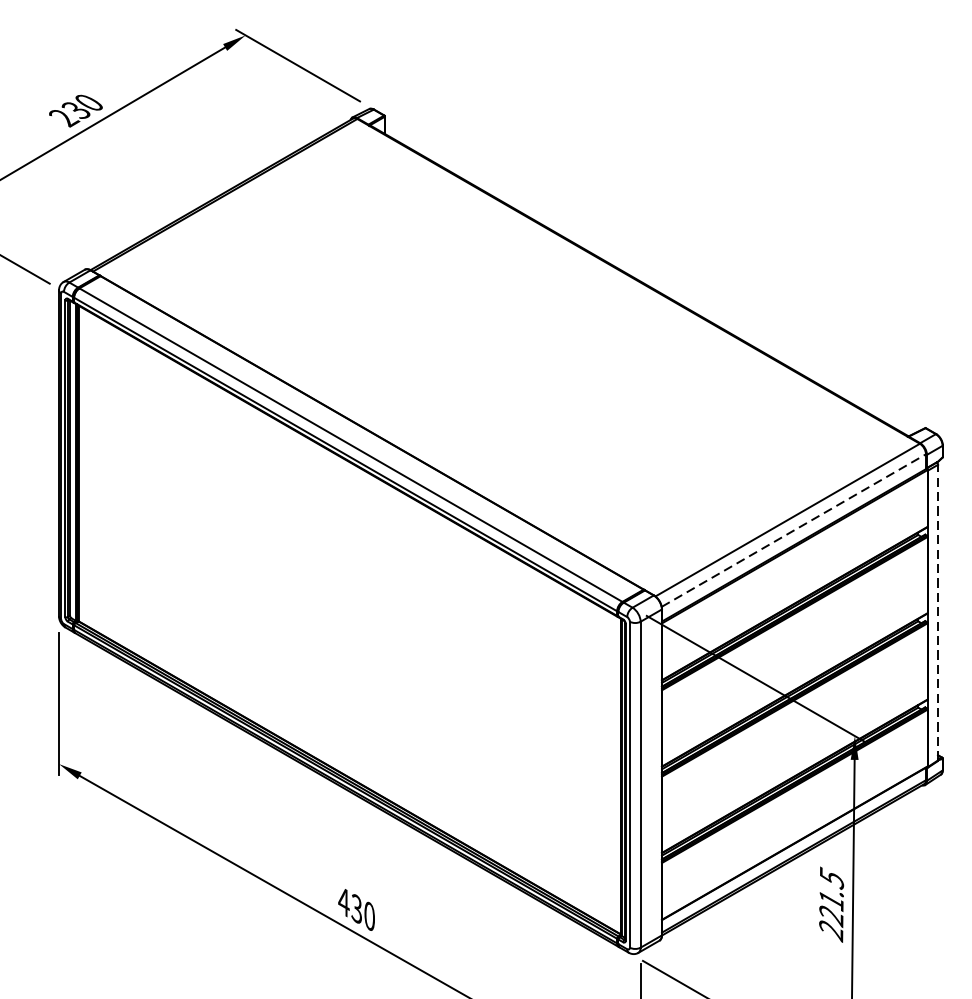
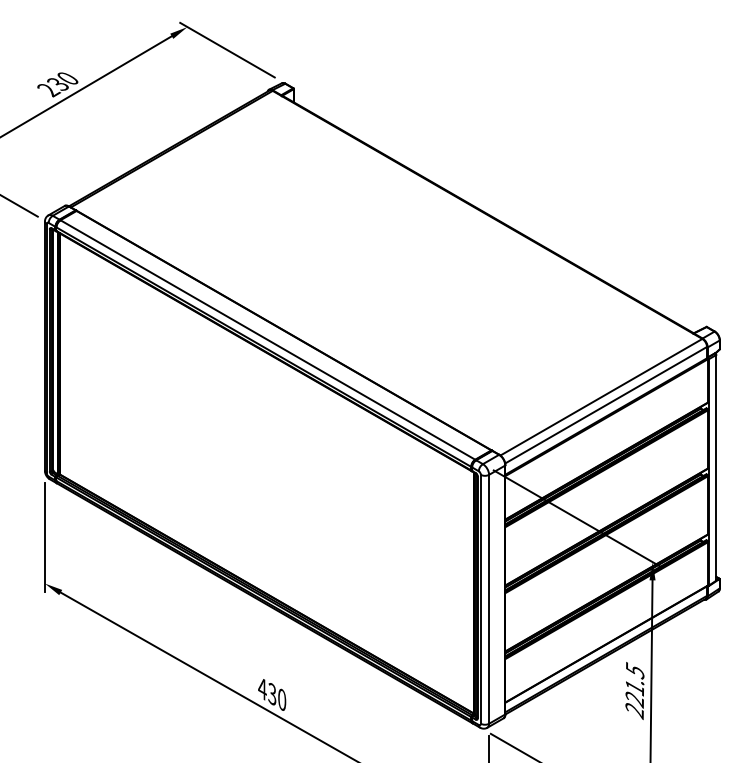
line: (794, 529) -> (606, 404), dashed -> solid
line: (938, 612) -> (716, 467), dashed -> solid

